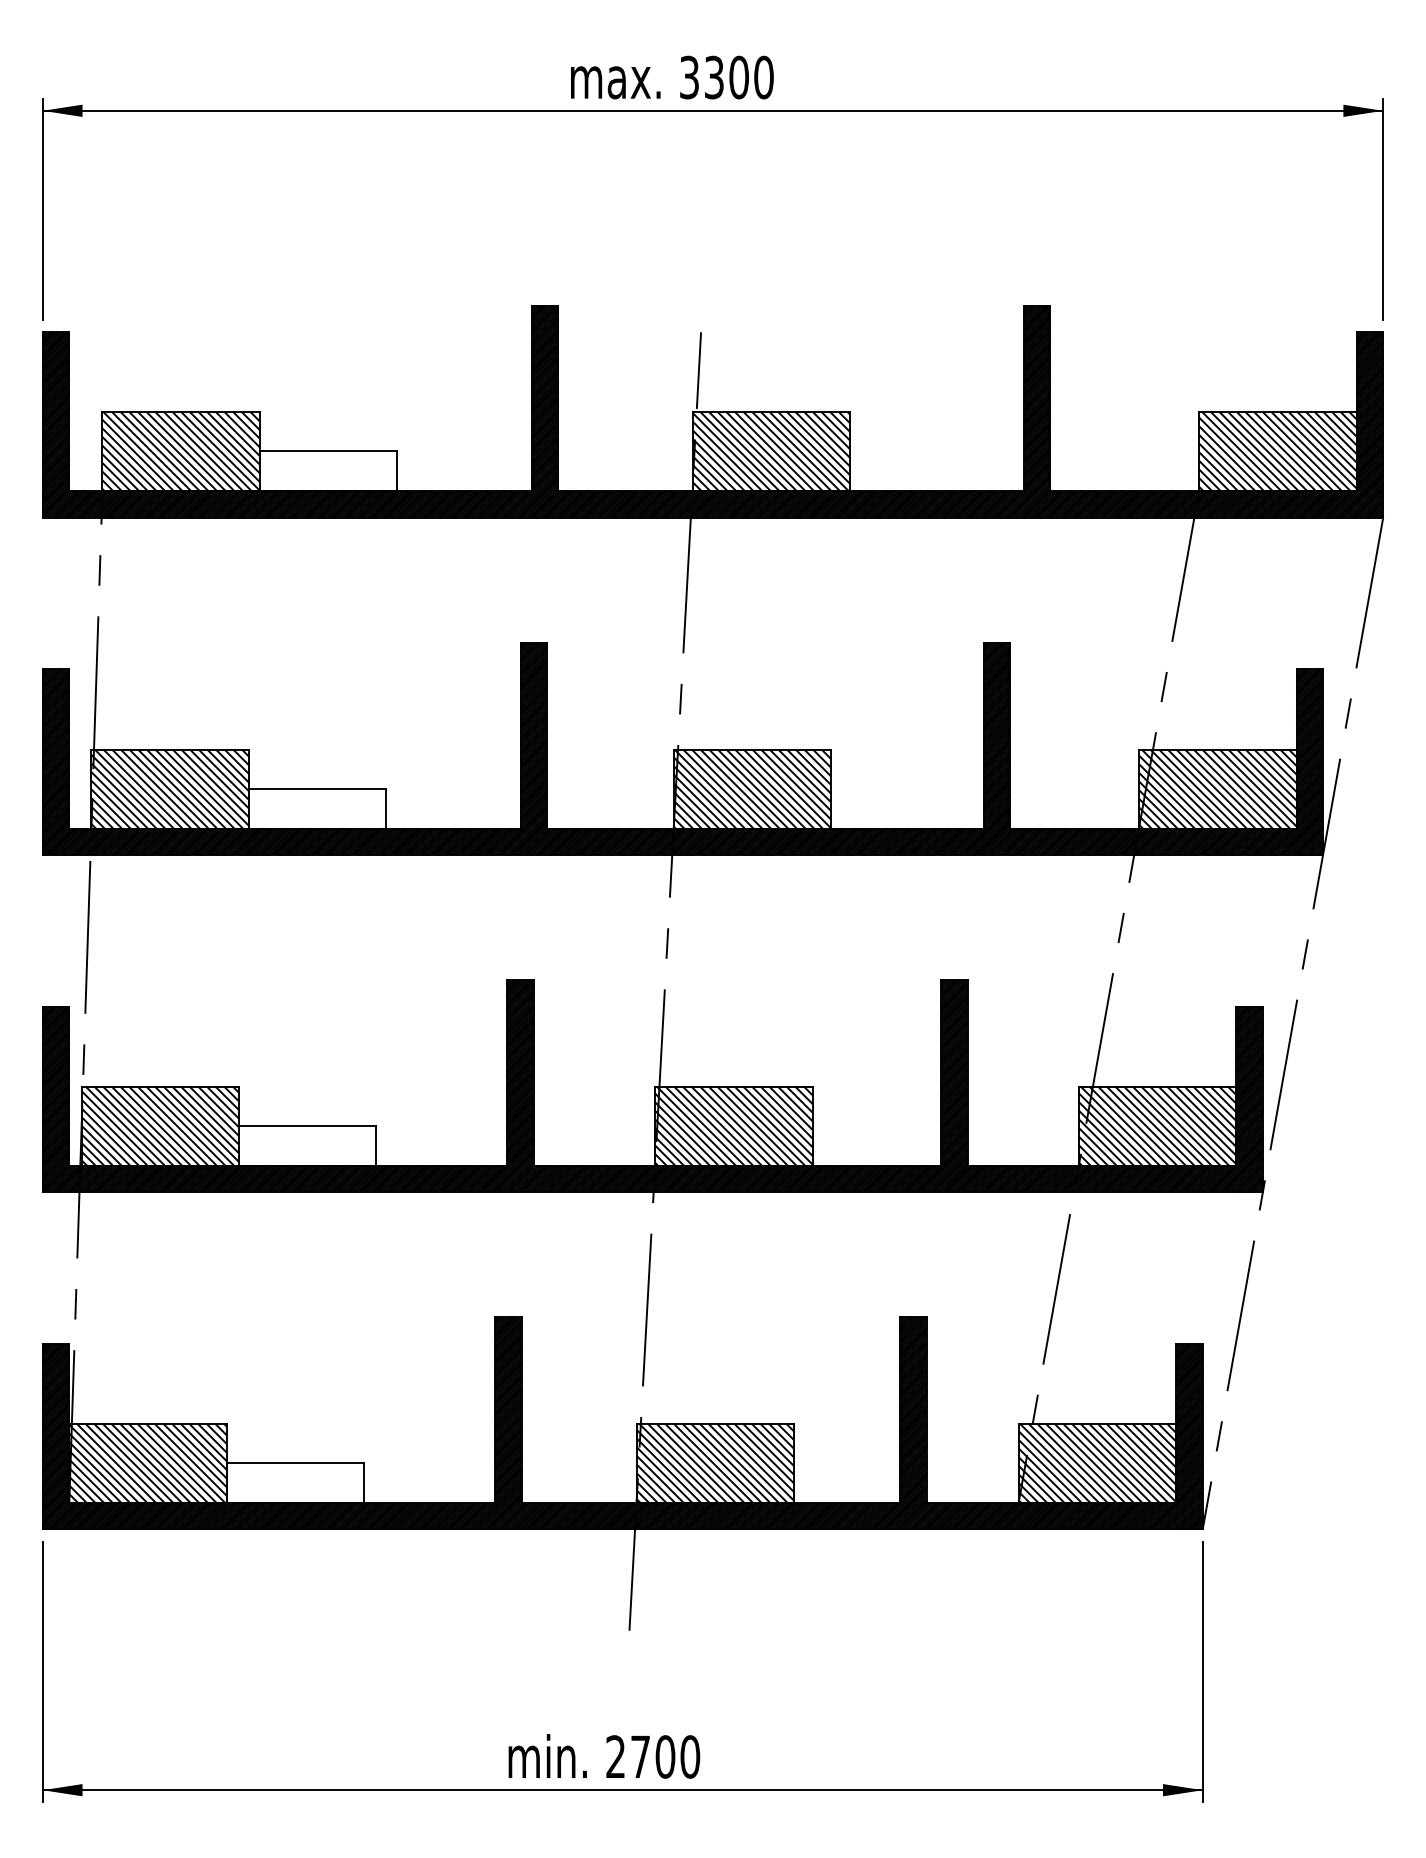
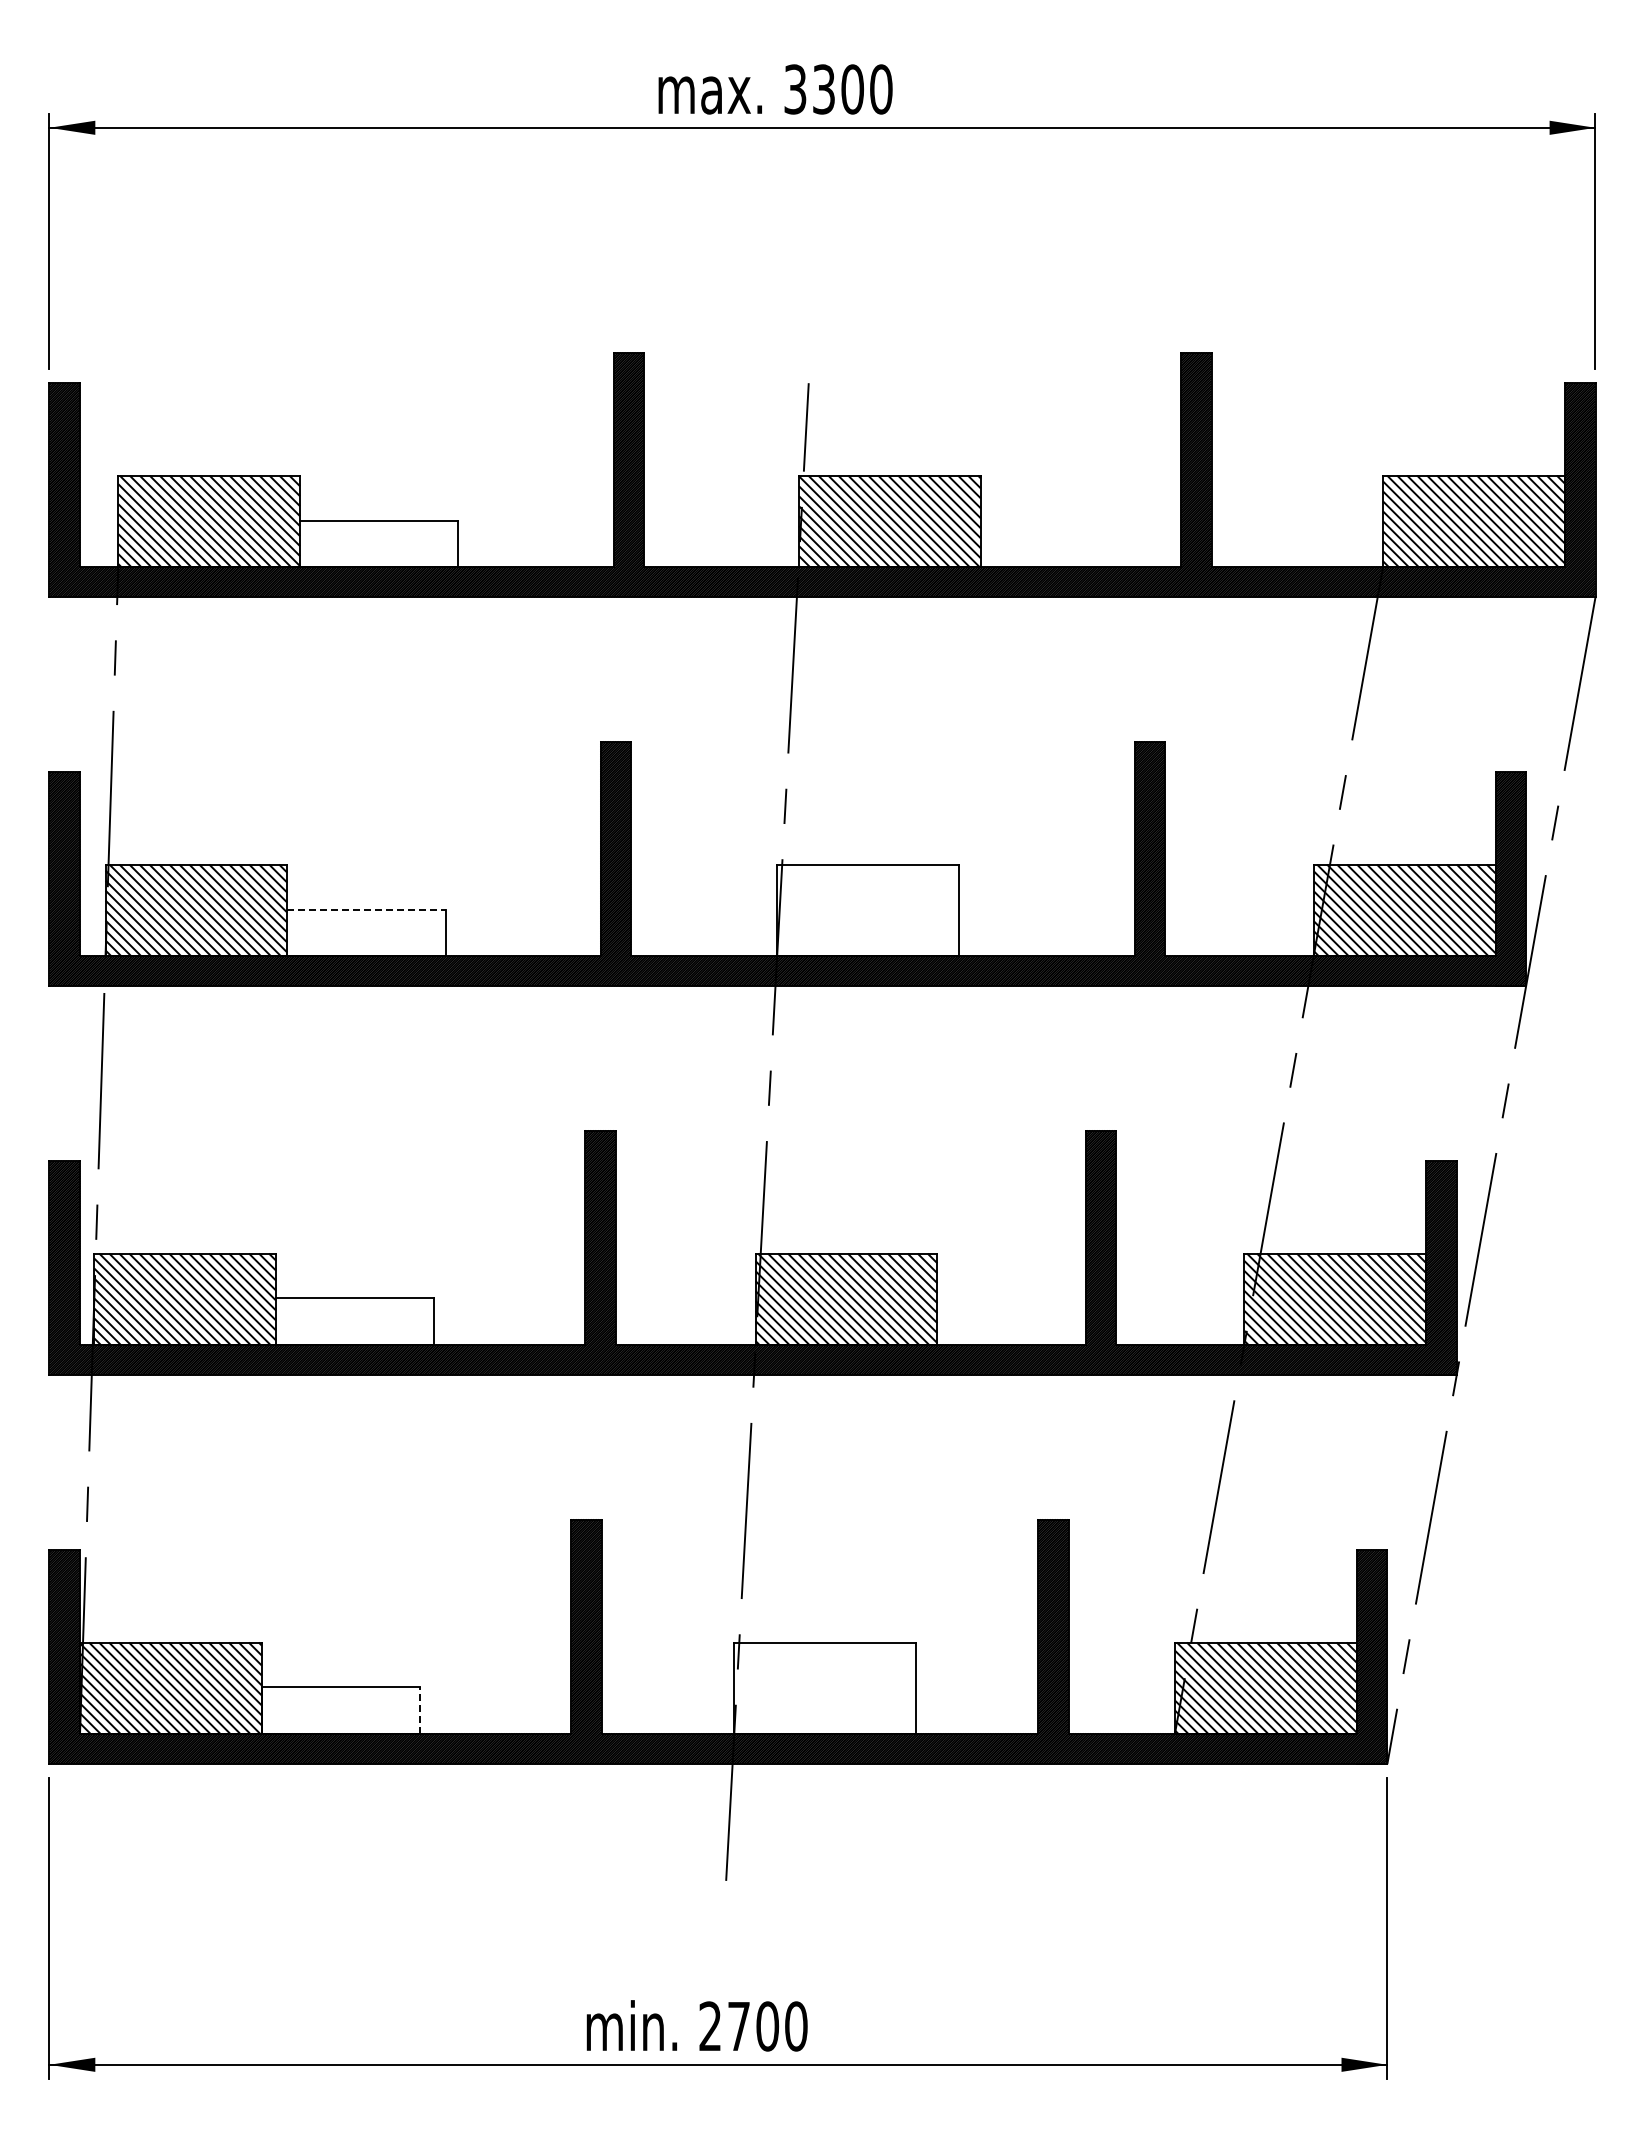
line: (317, 788) -> (366, 909), solid -> dashed
hatch: (752, 788) -> (868, 909), removed
hatch: (715, 1463) -> (825, 1687), removed
line: (364, 1483) -> (420, 1710), solid -> dashed

